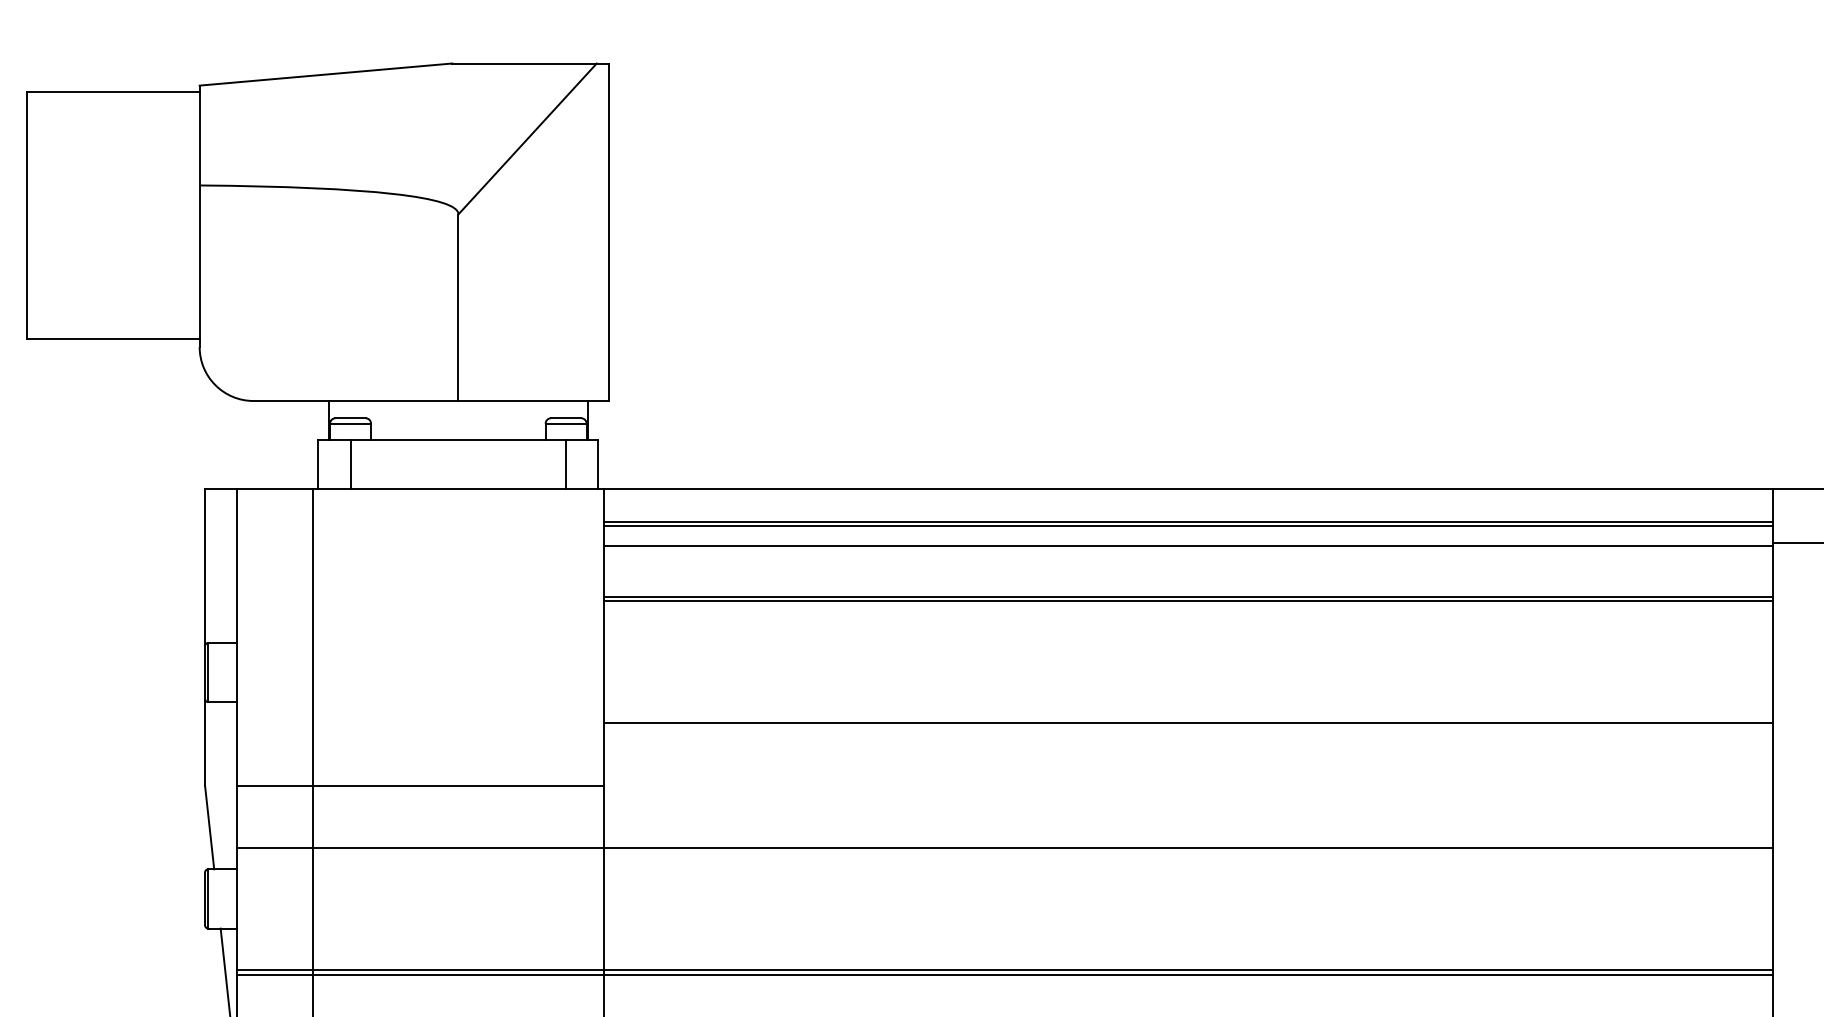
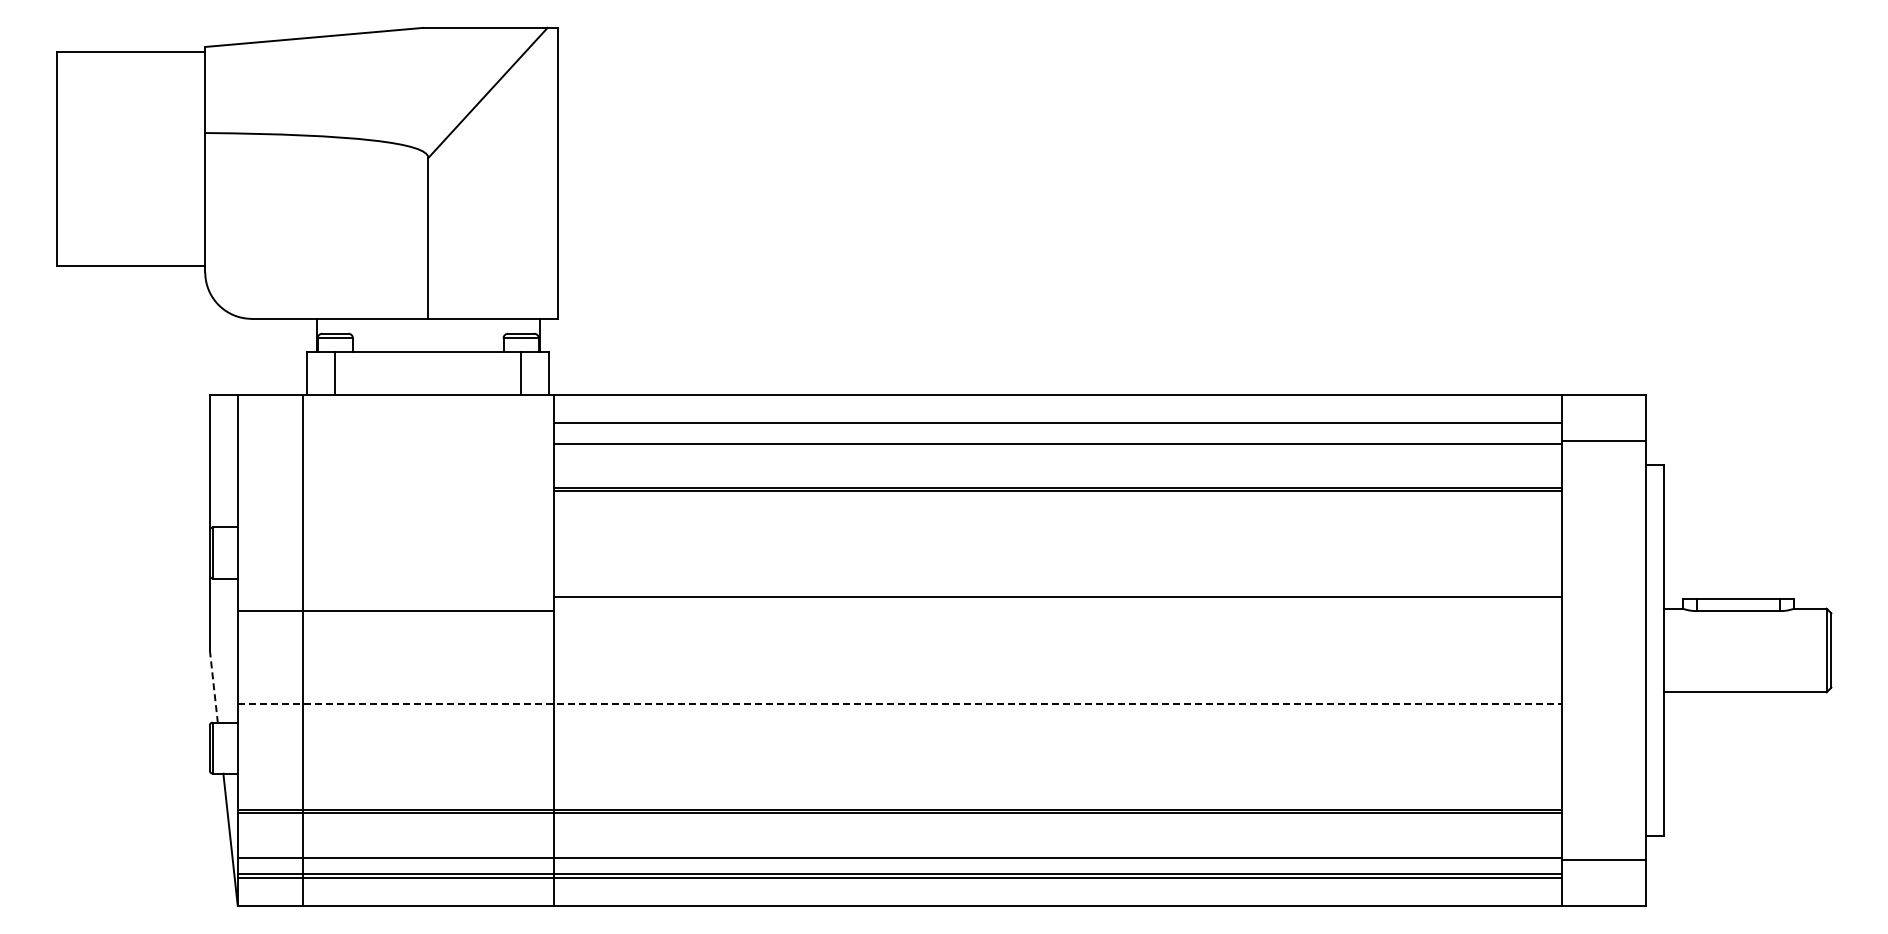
line: (1188, 525) -> (1057, 426), removed
line: (420, 785) -> (395, 611), moved
line: (209, 828) -> (213, 687), solid -> dashed
line: (1006, 848) -> (900, 704), solid -> dashed

